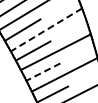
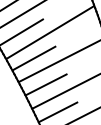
line: (46, 29) -> (50, 31), dashed -> solid
line: (42, 72) -> (45, 85), dashed -> solid

